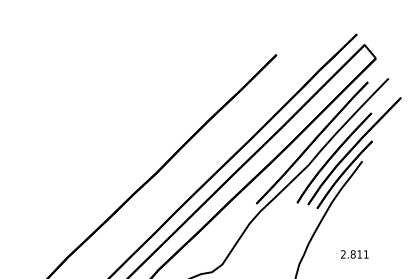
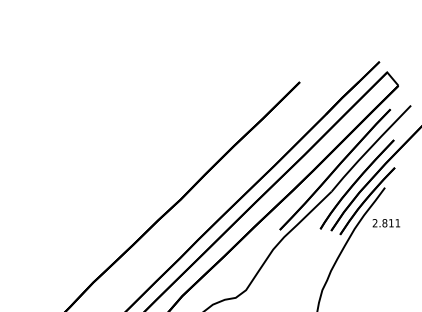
text: (354, 254) -> (386, 223), moved

